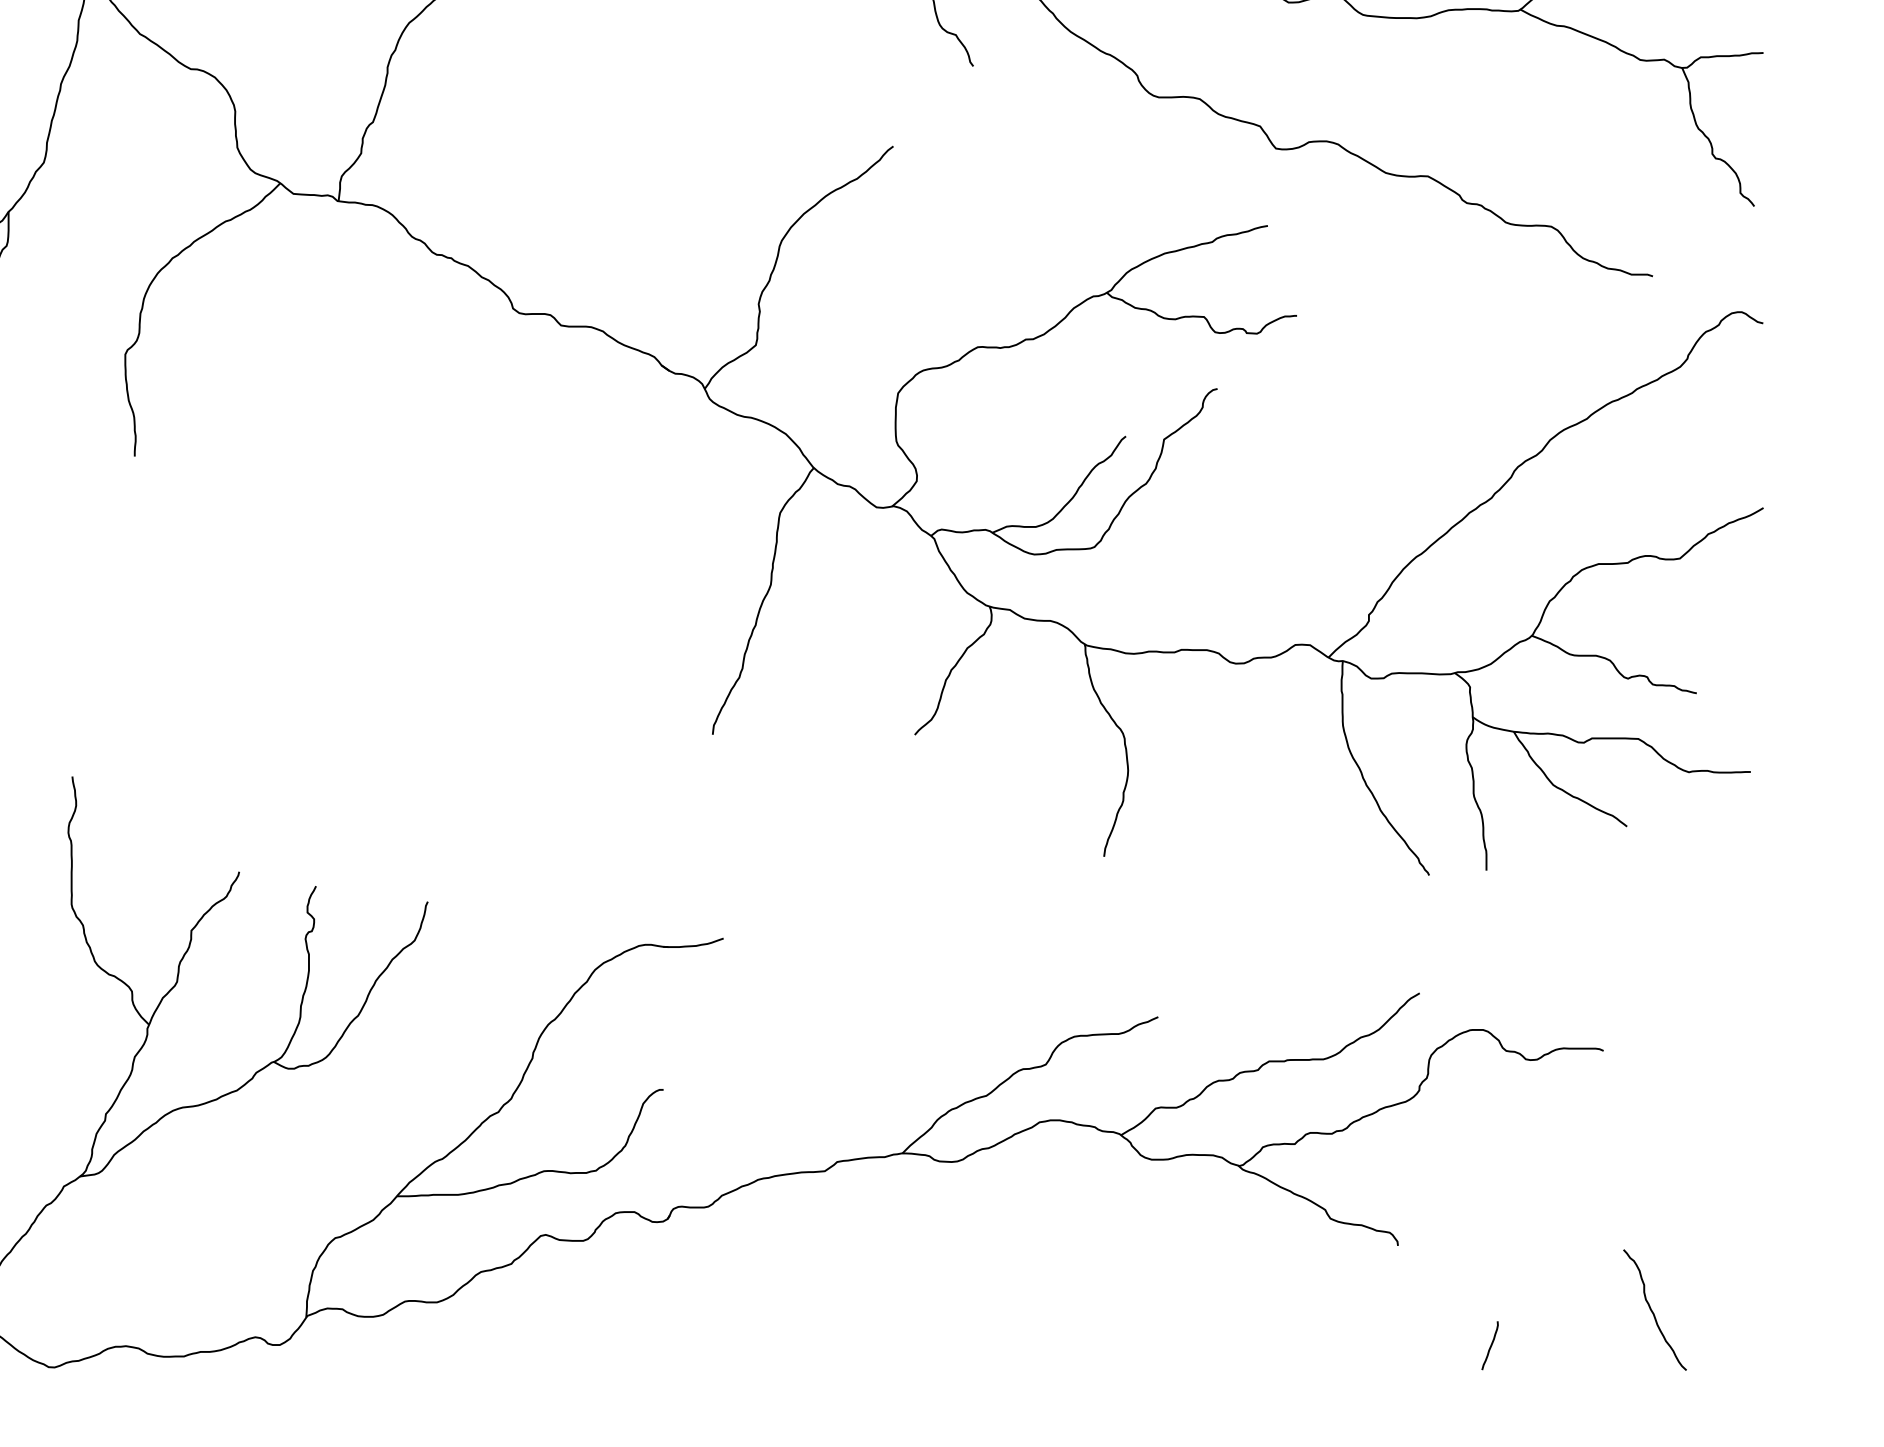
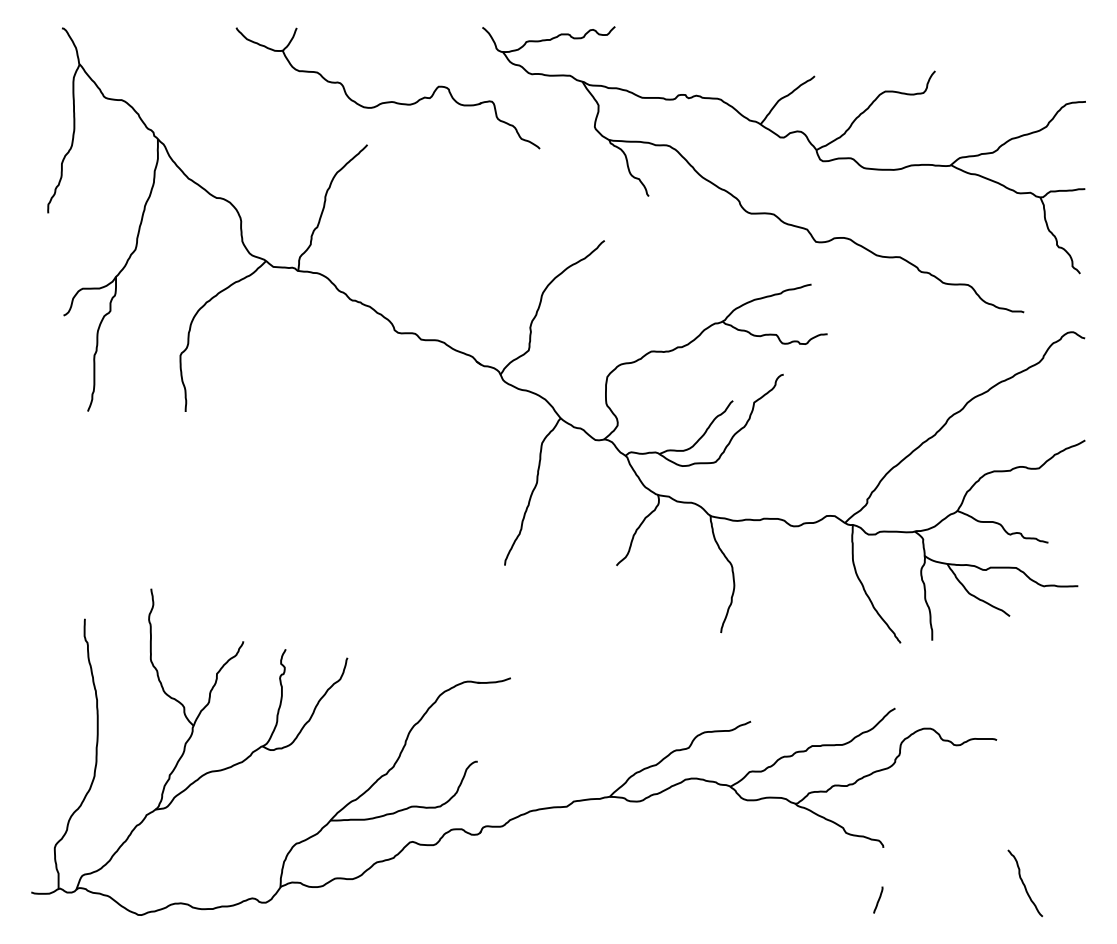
line: (1490, 1344) -> (878, 899), moved

